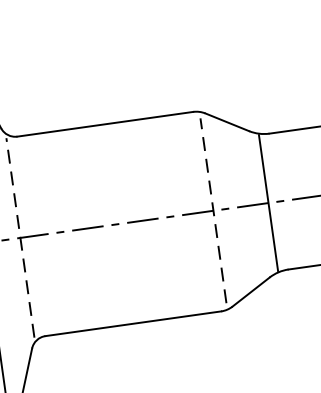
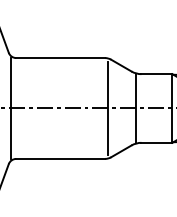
line: (213, 210) -> (108, 108), dashed -> solid
line: (20, 237) -> (10, 108), dashed -> solid

